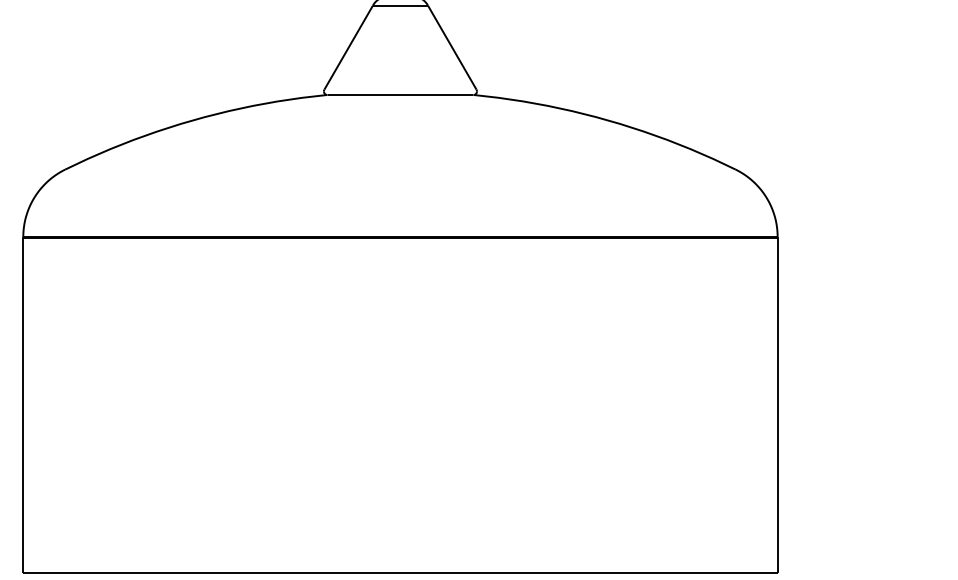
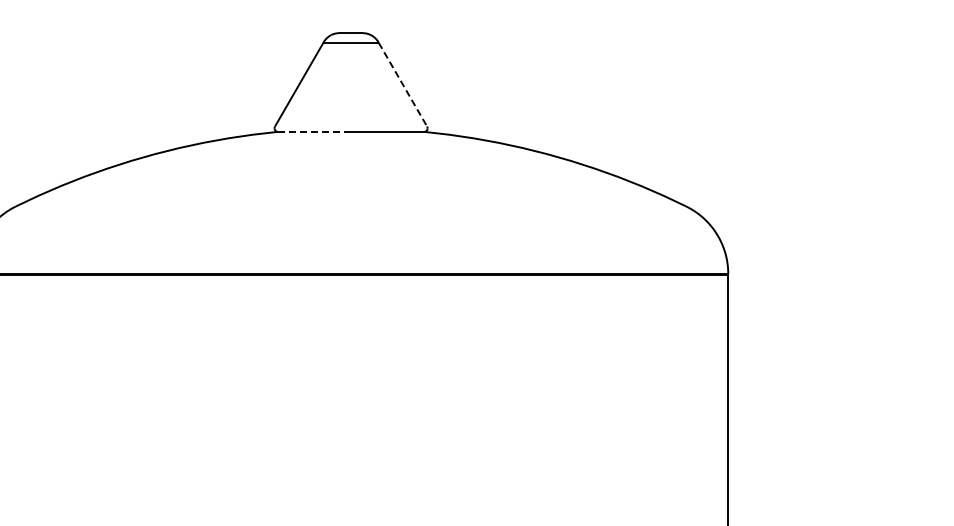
line: (452, 48) -> (403, 85), solid -> dashed
line: (364, 95) -> (315, 132), solid -> dashed

